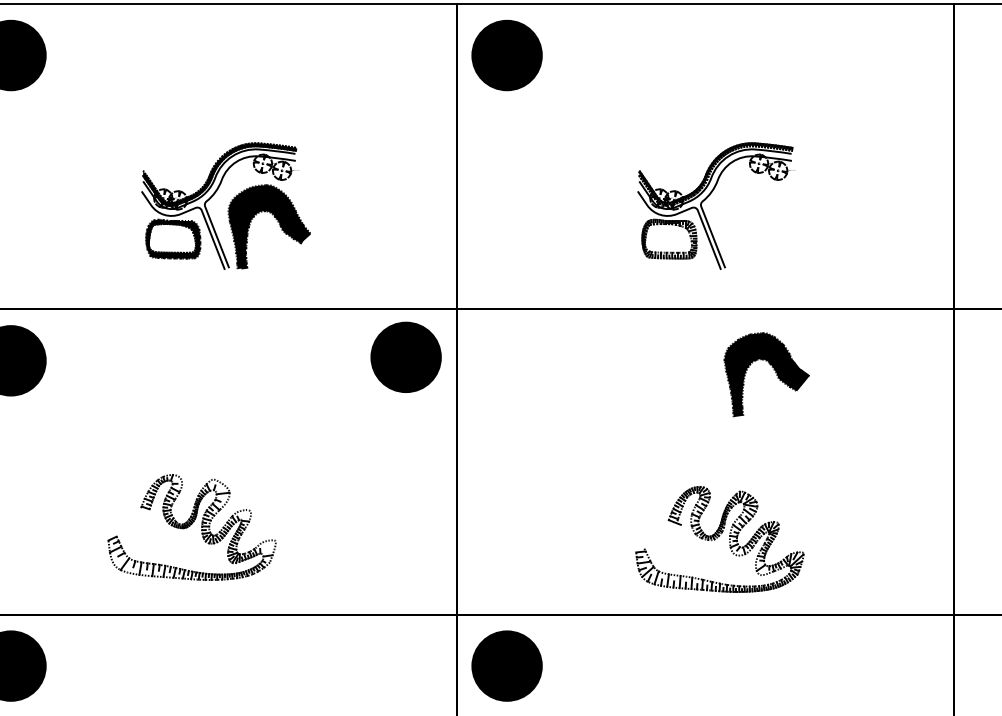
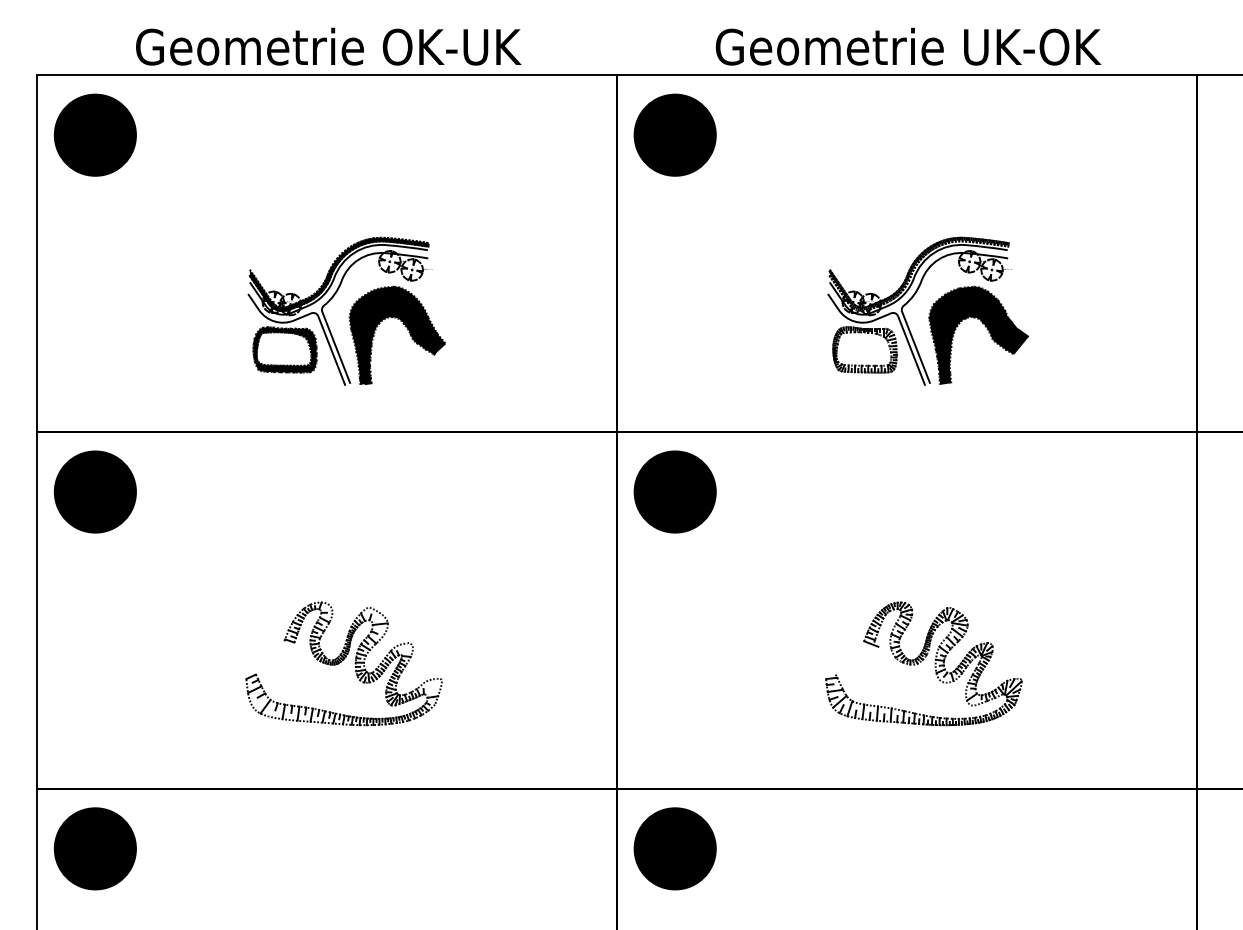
part: (405, 356) -> (674, 491), moved
part: (773, 369) -> (986, 329), moved
part: (191, 527) -> (343, 663), moved
part: (719, 539) -> (923, 663), moved

